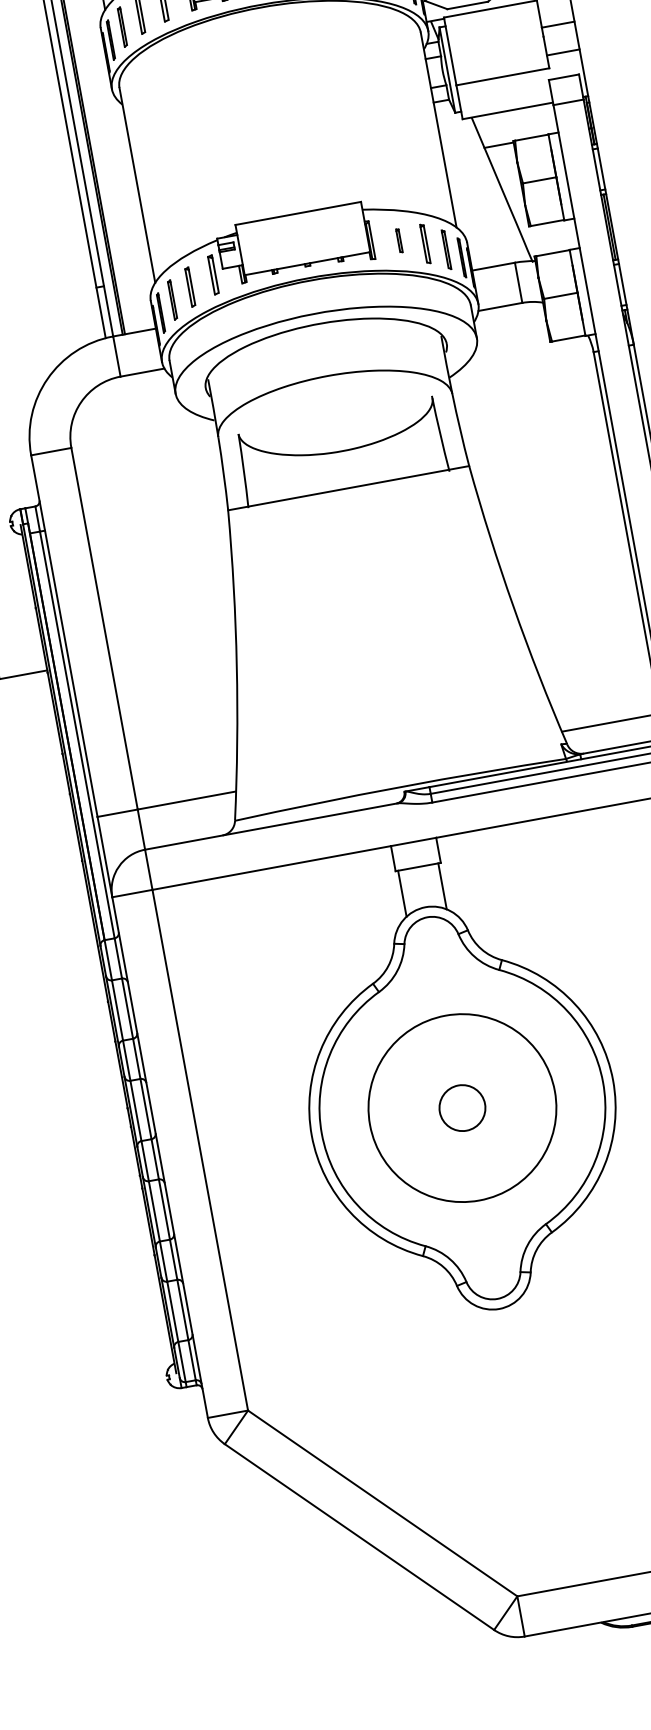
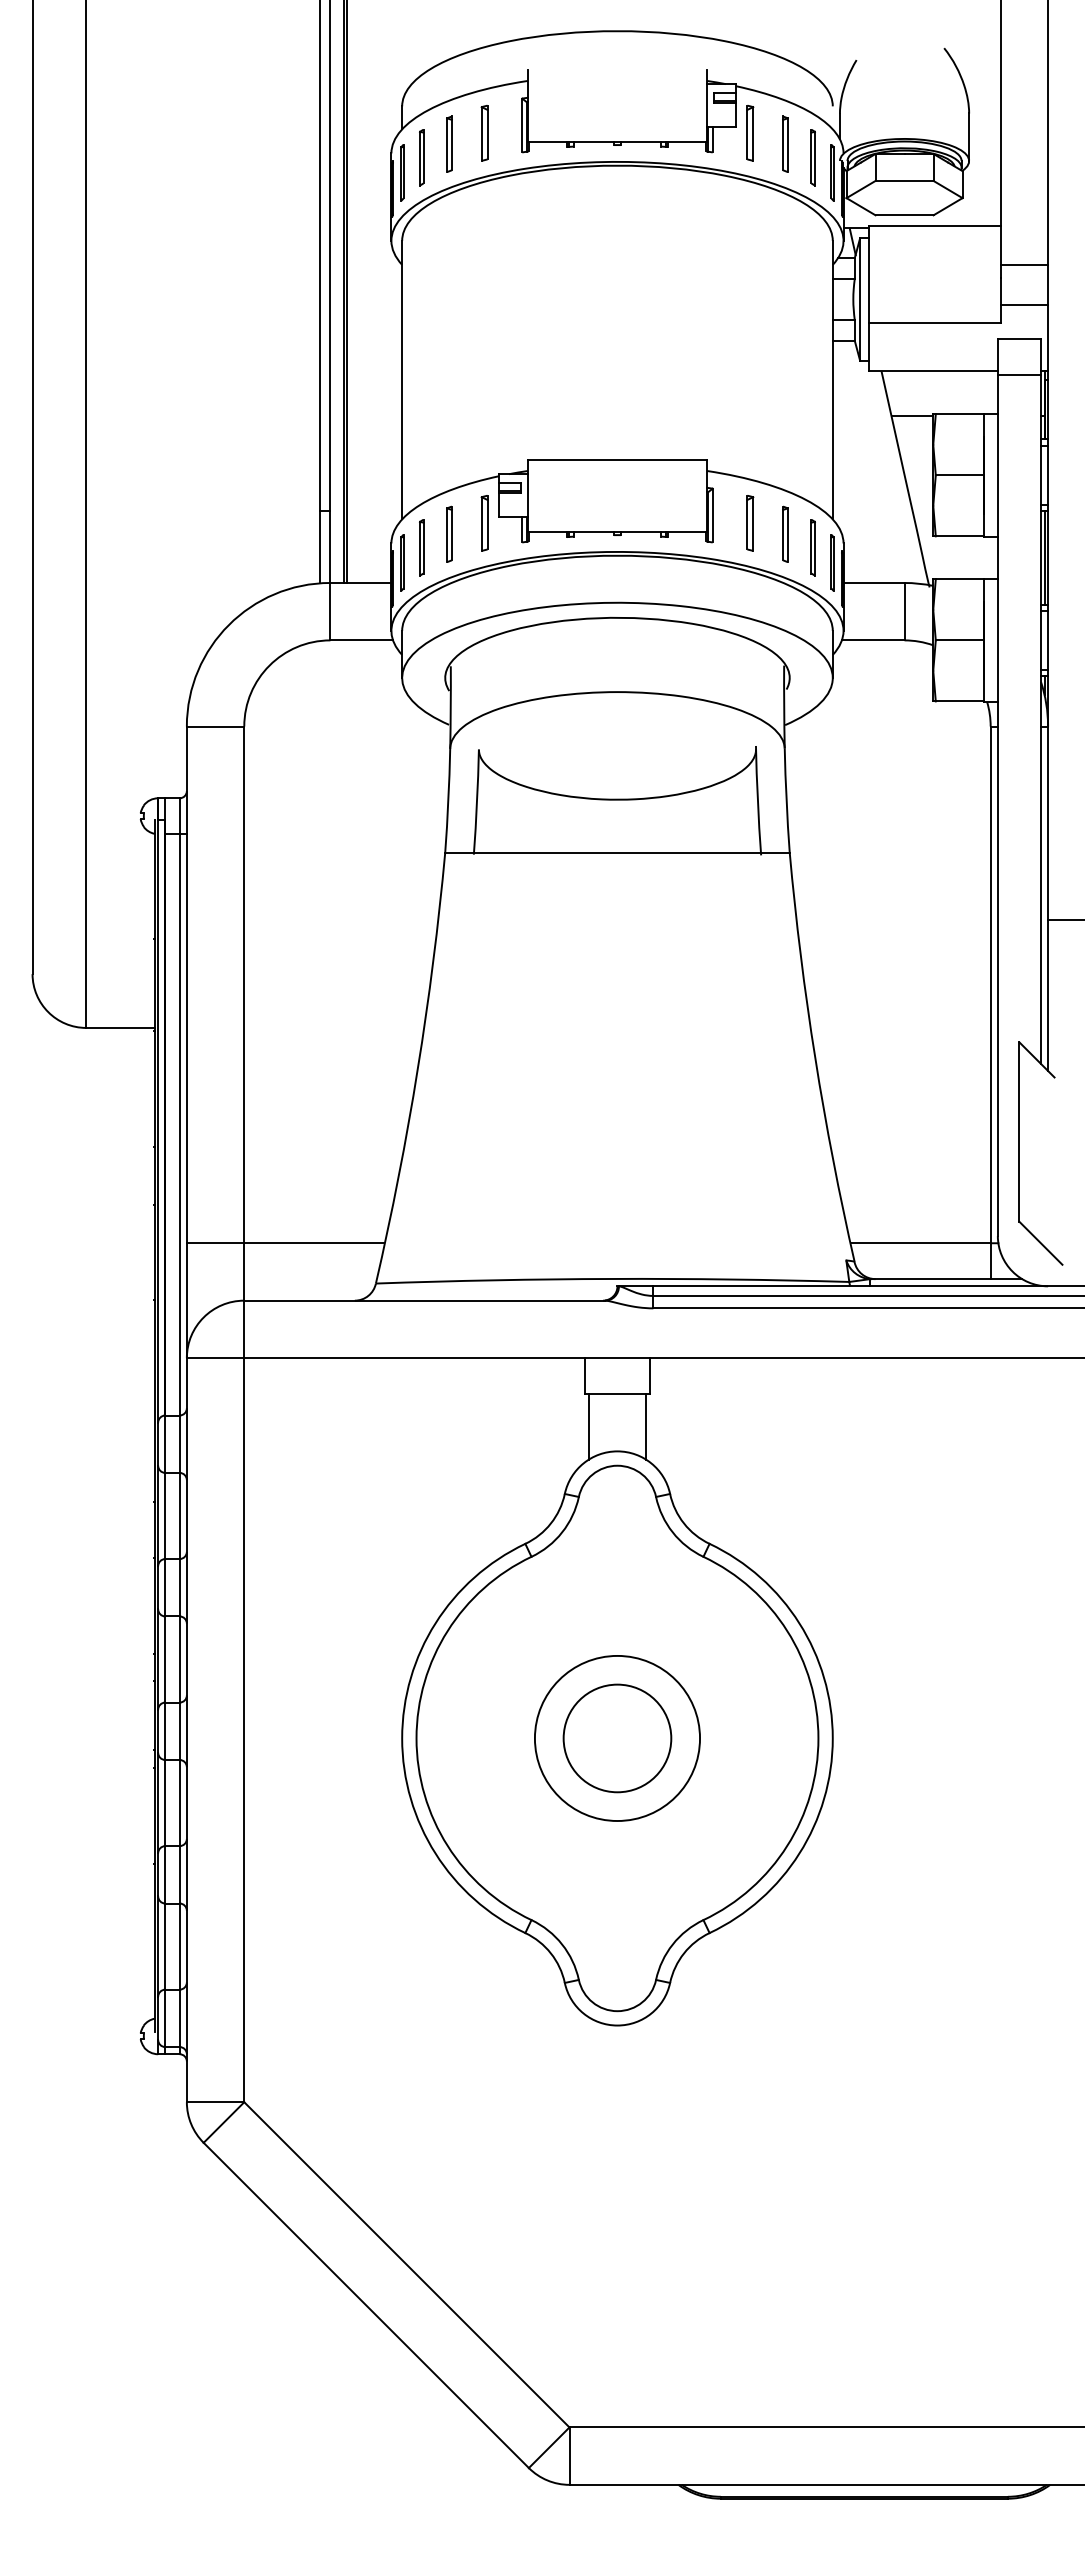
part: (399, 240) -> (750, 523), size x1.67
circle: (462, 1108) -> (617, 1738), size x0.62
circle: (462, 1108) -> (617, 1738), size x1.67

